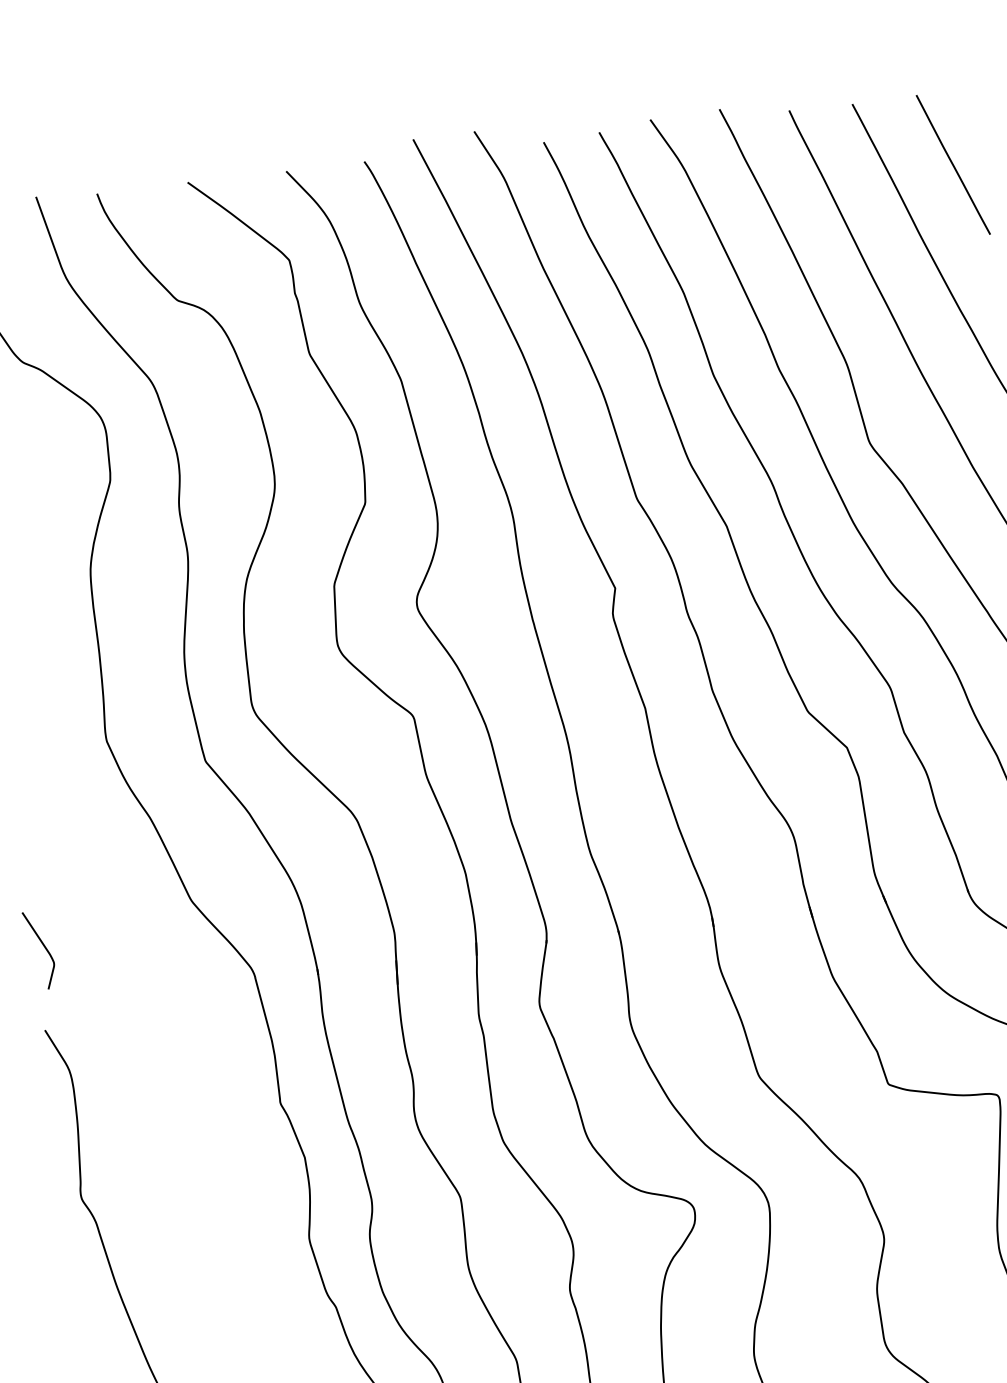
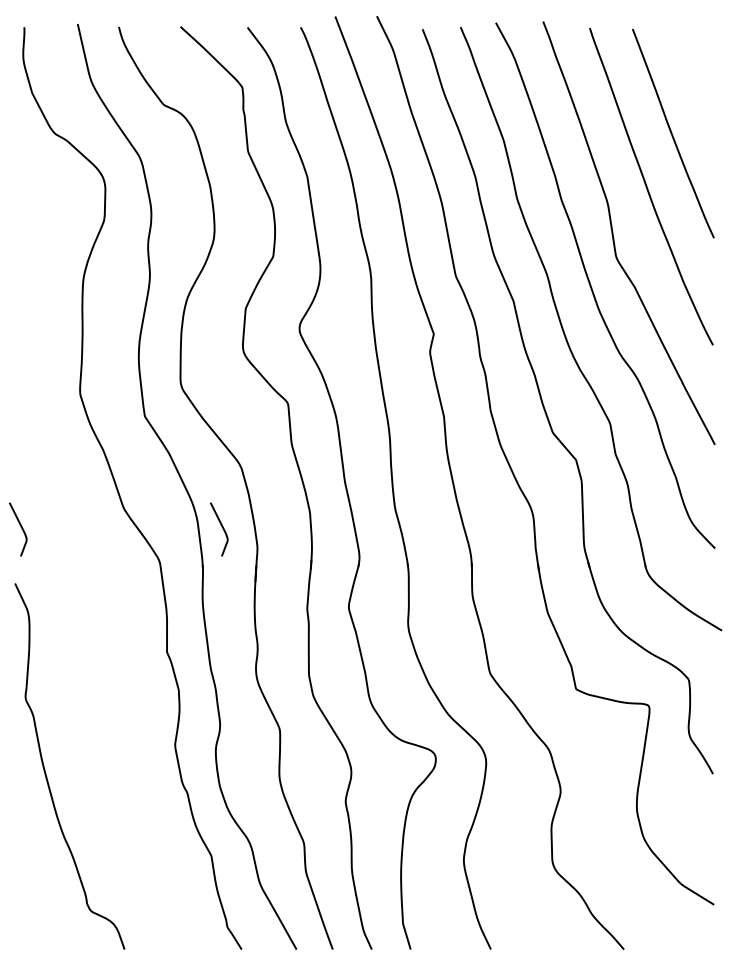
line: (953, 164) -> (695, 77), removed
curve: (338, 910) -> (221, 527), added

